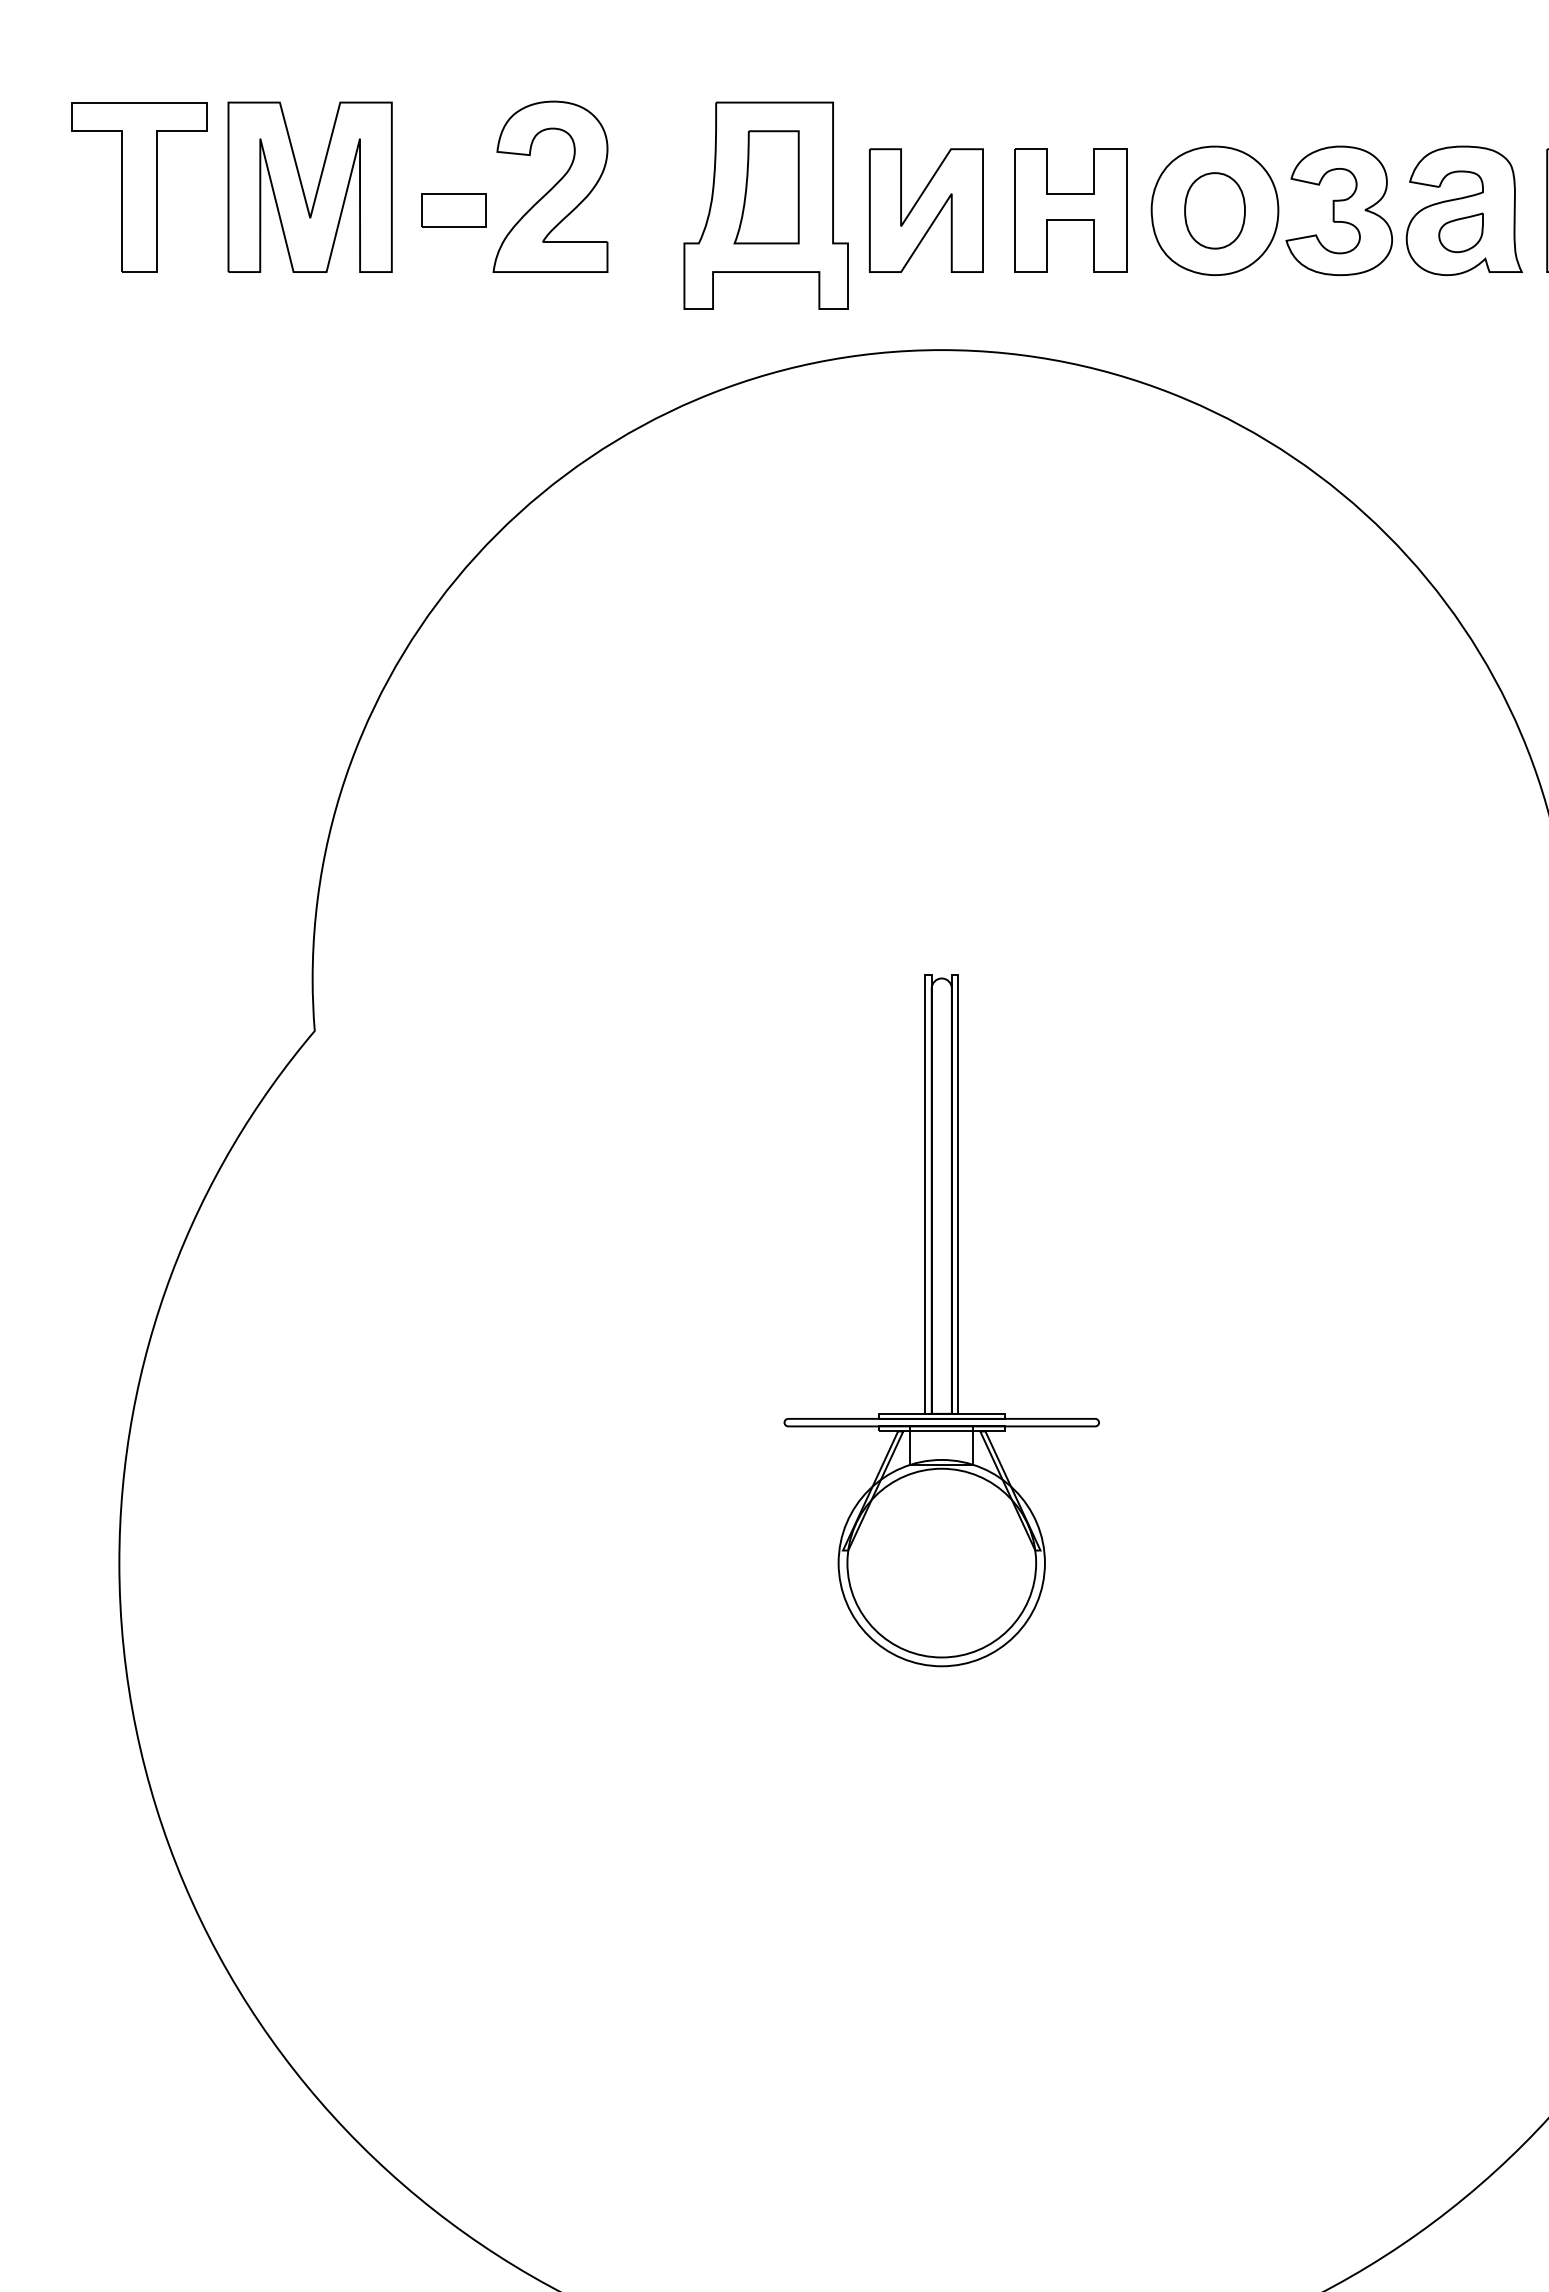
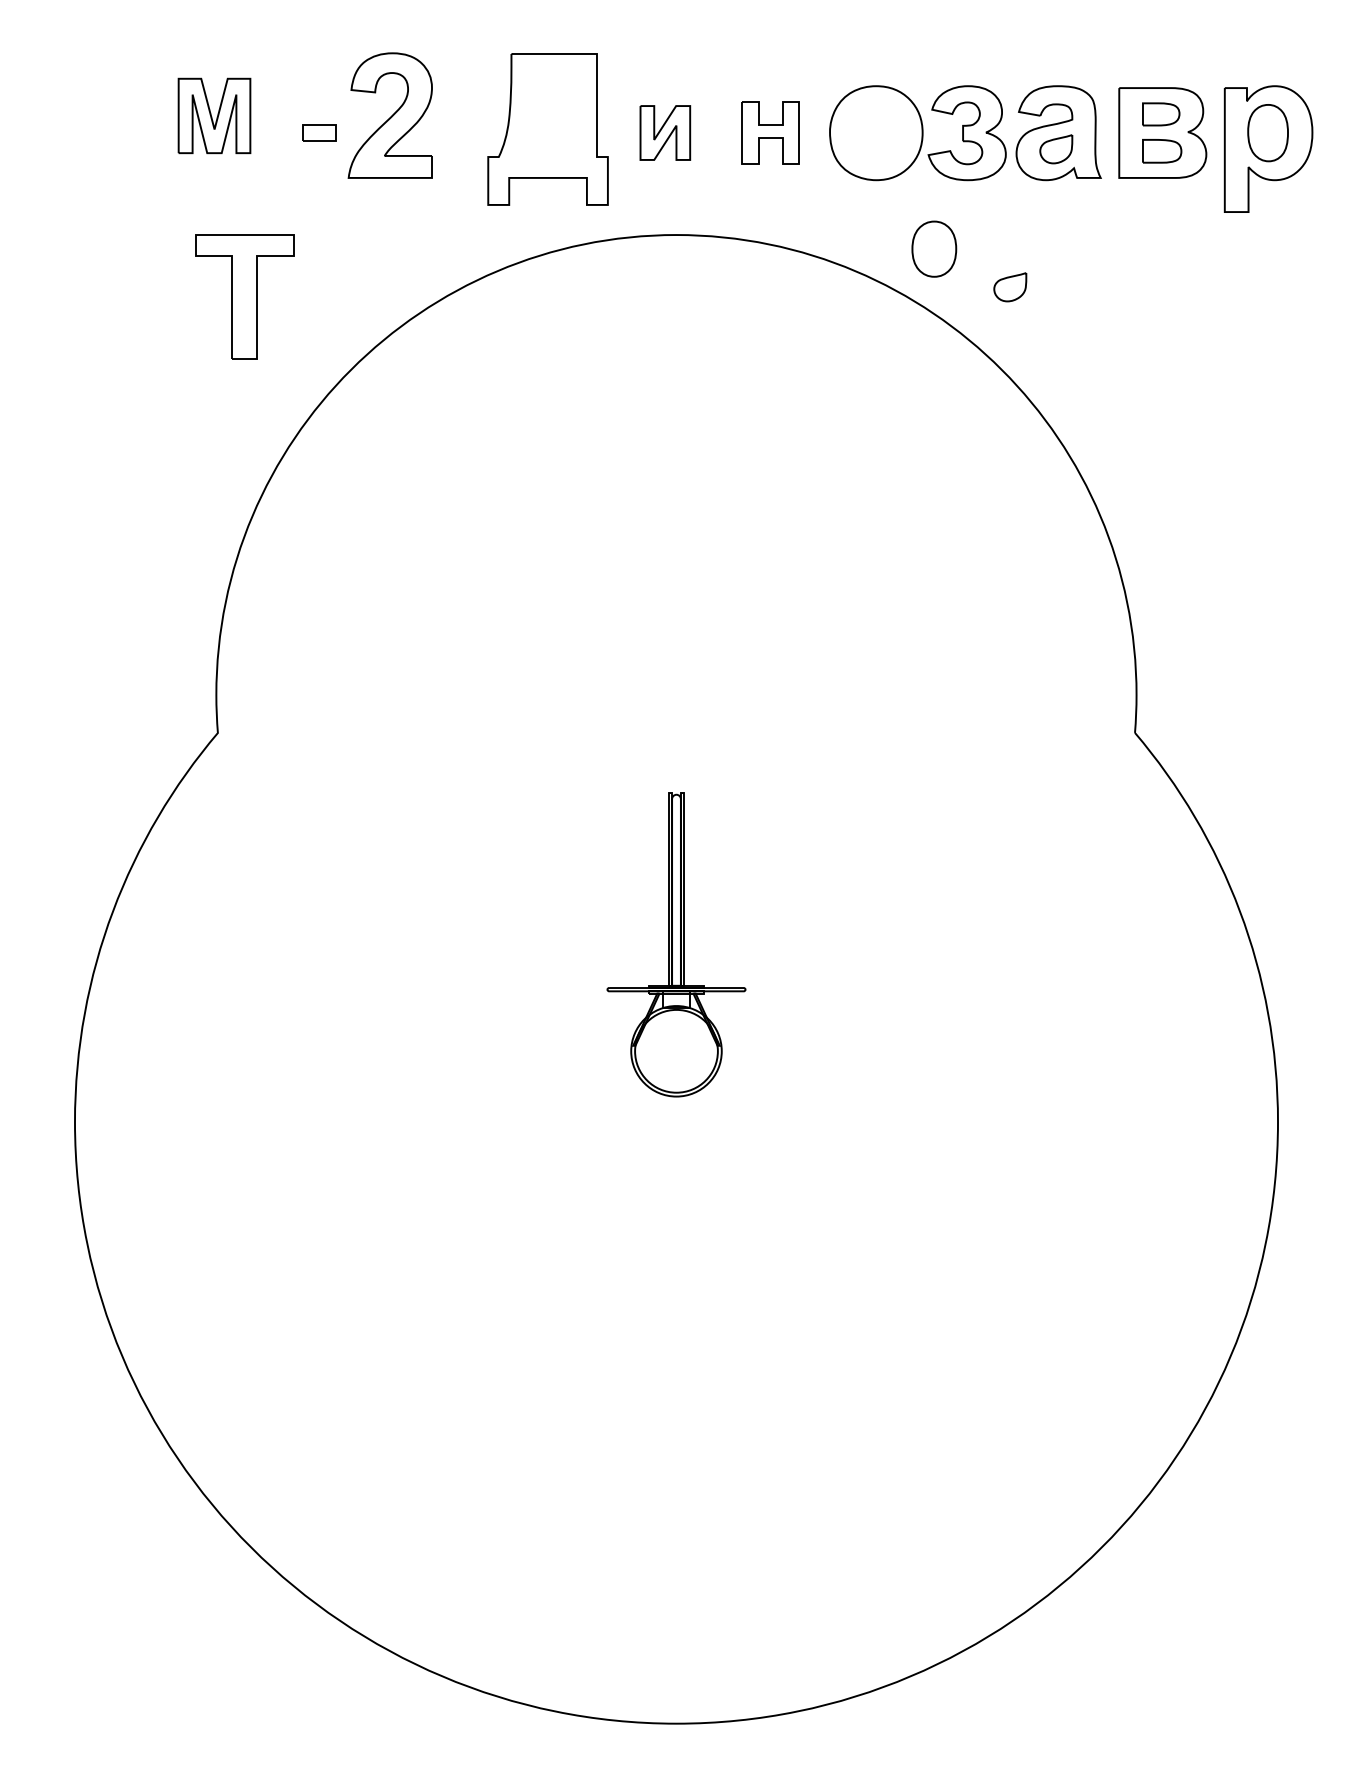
part: (139, 186) -> (244, 296), moved
part: (310, 186) -> (214, 115), size x0.6
part: (765, 186) -> (547, 115), removed
part: (453, 209) -> (319, 132), size x0.7
part: (926, 209) -> (665, 132), size x0.6
part: (1070, 209) -> (770, 132), size x0.7
part: (1215, 209) -> (934, 248), moved
part: (1398, 421) -> (1010, 287), added
part: (941, 1320) -> (676, 944), size x0.6

